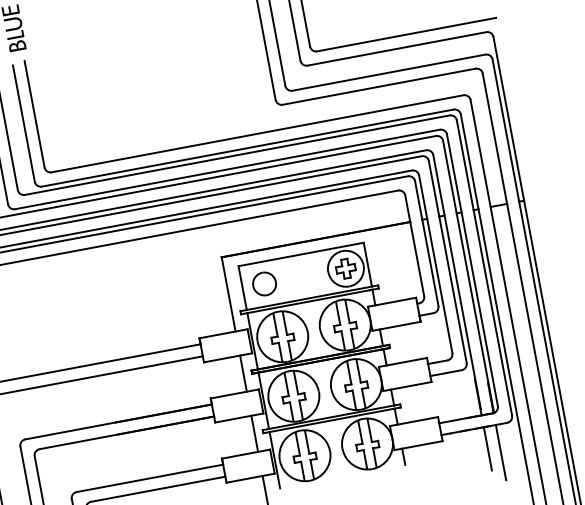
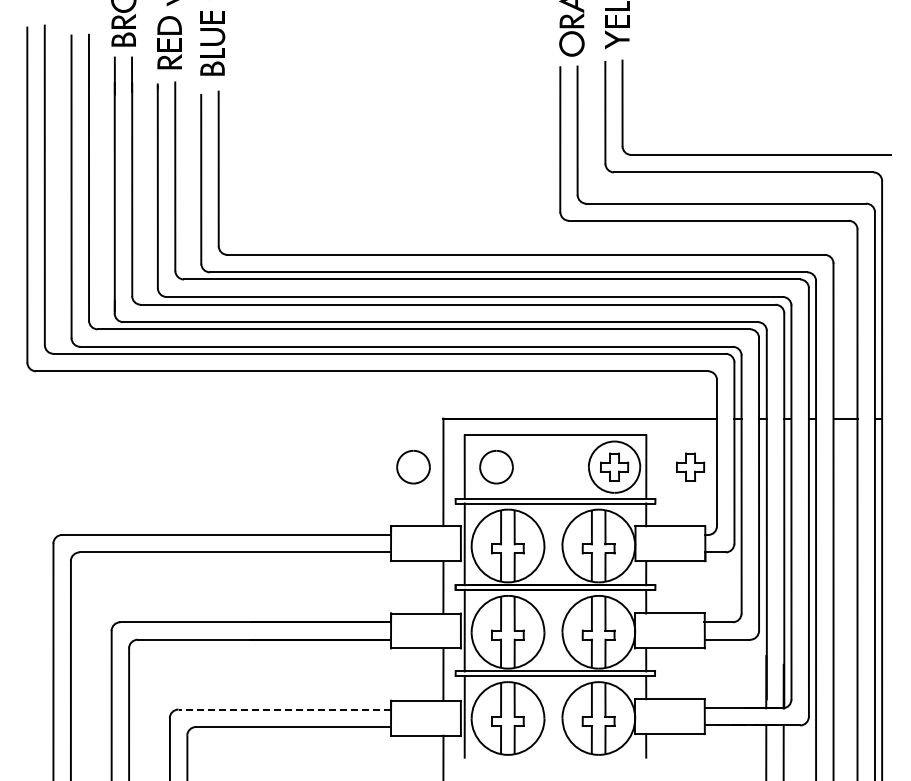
part: (398, 258) -> (690, 466), added
part: (207, 294) -> (413, 467), added
line: (149, 478) -> (284, 709), solid -> dashed

